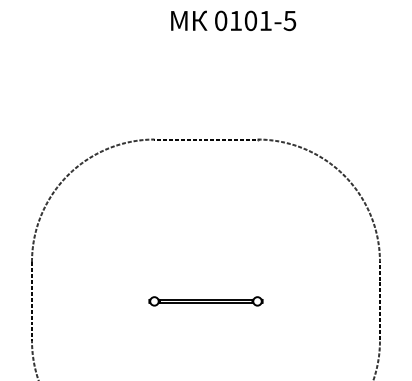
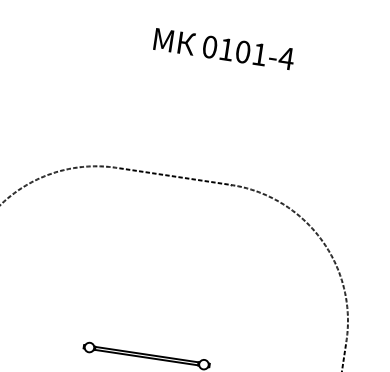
text: (289, 21) -> (285, 59), 0101-5 -> 0101-4

